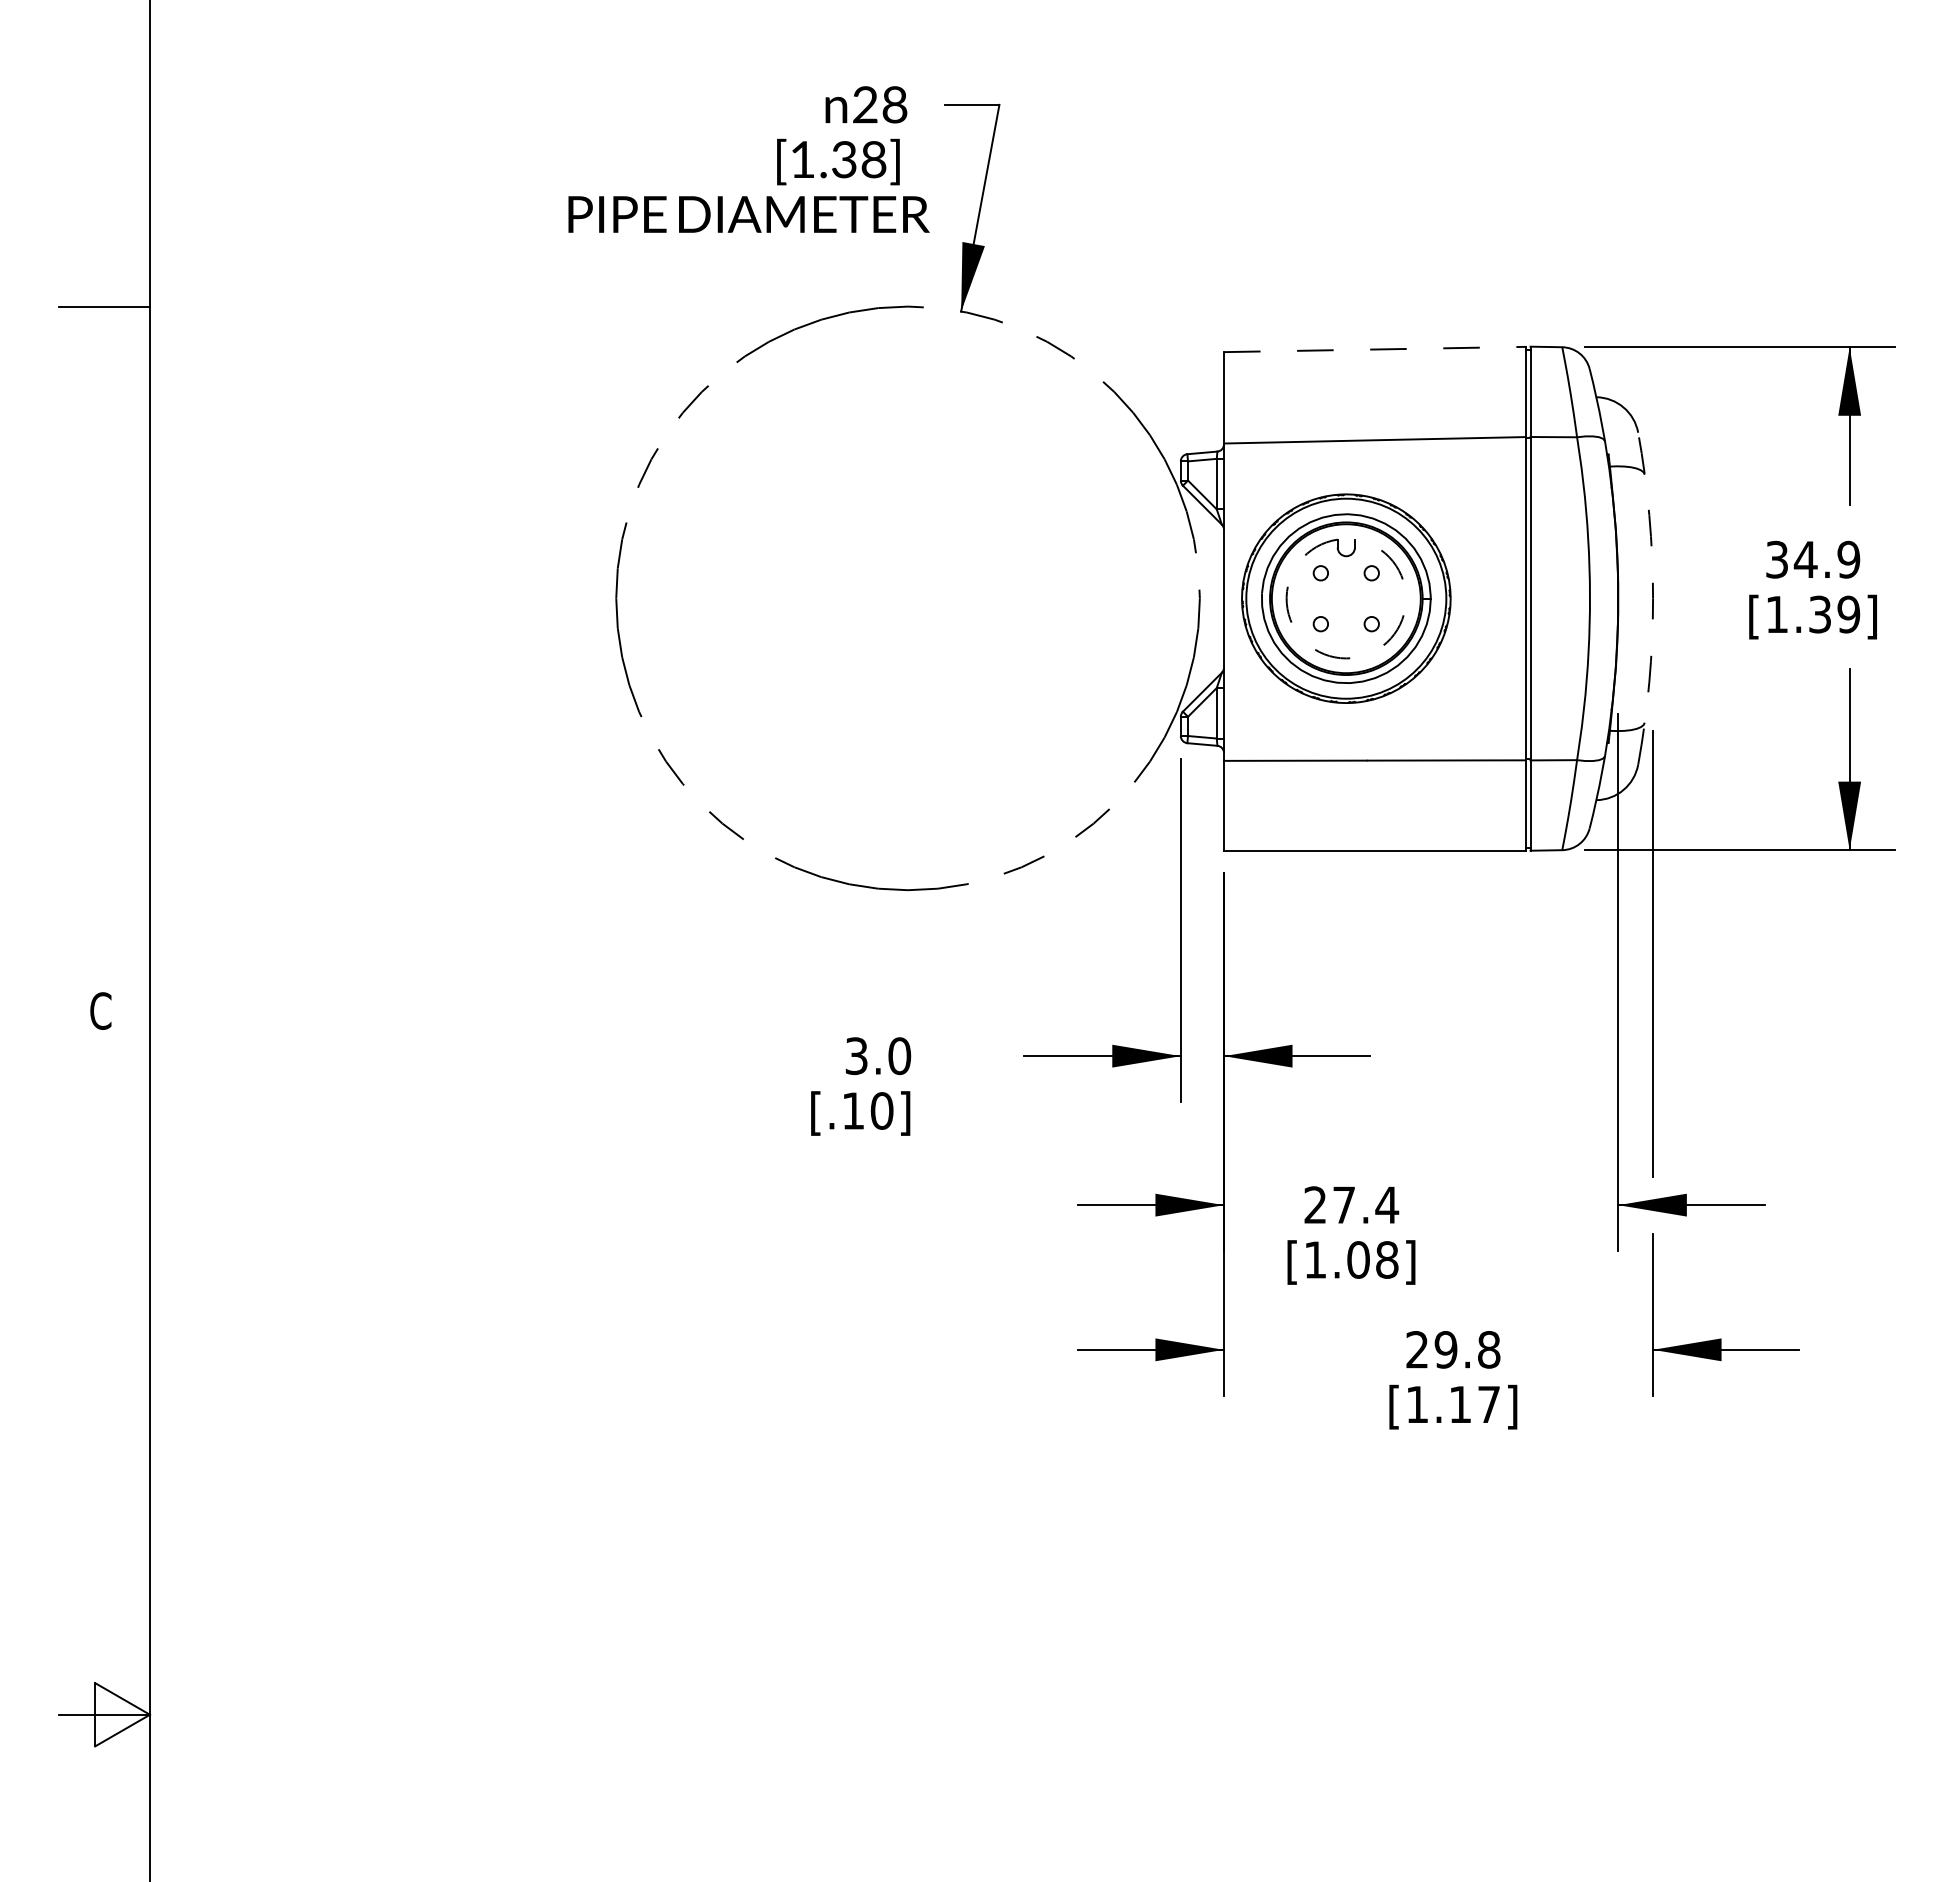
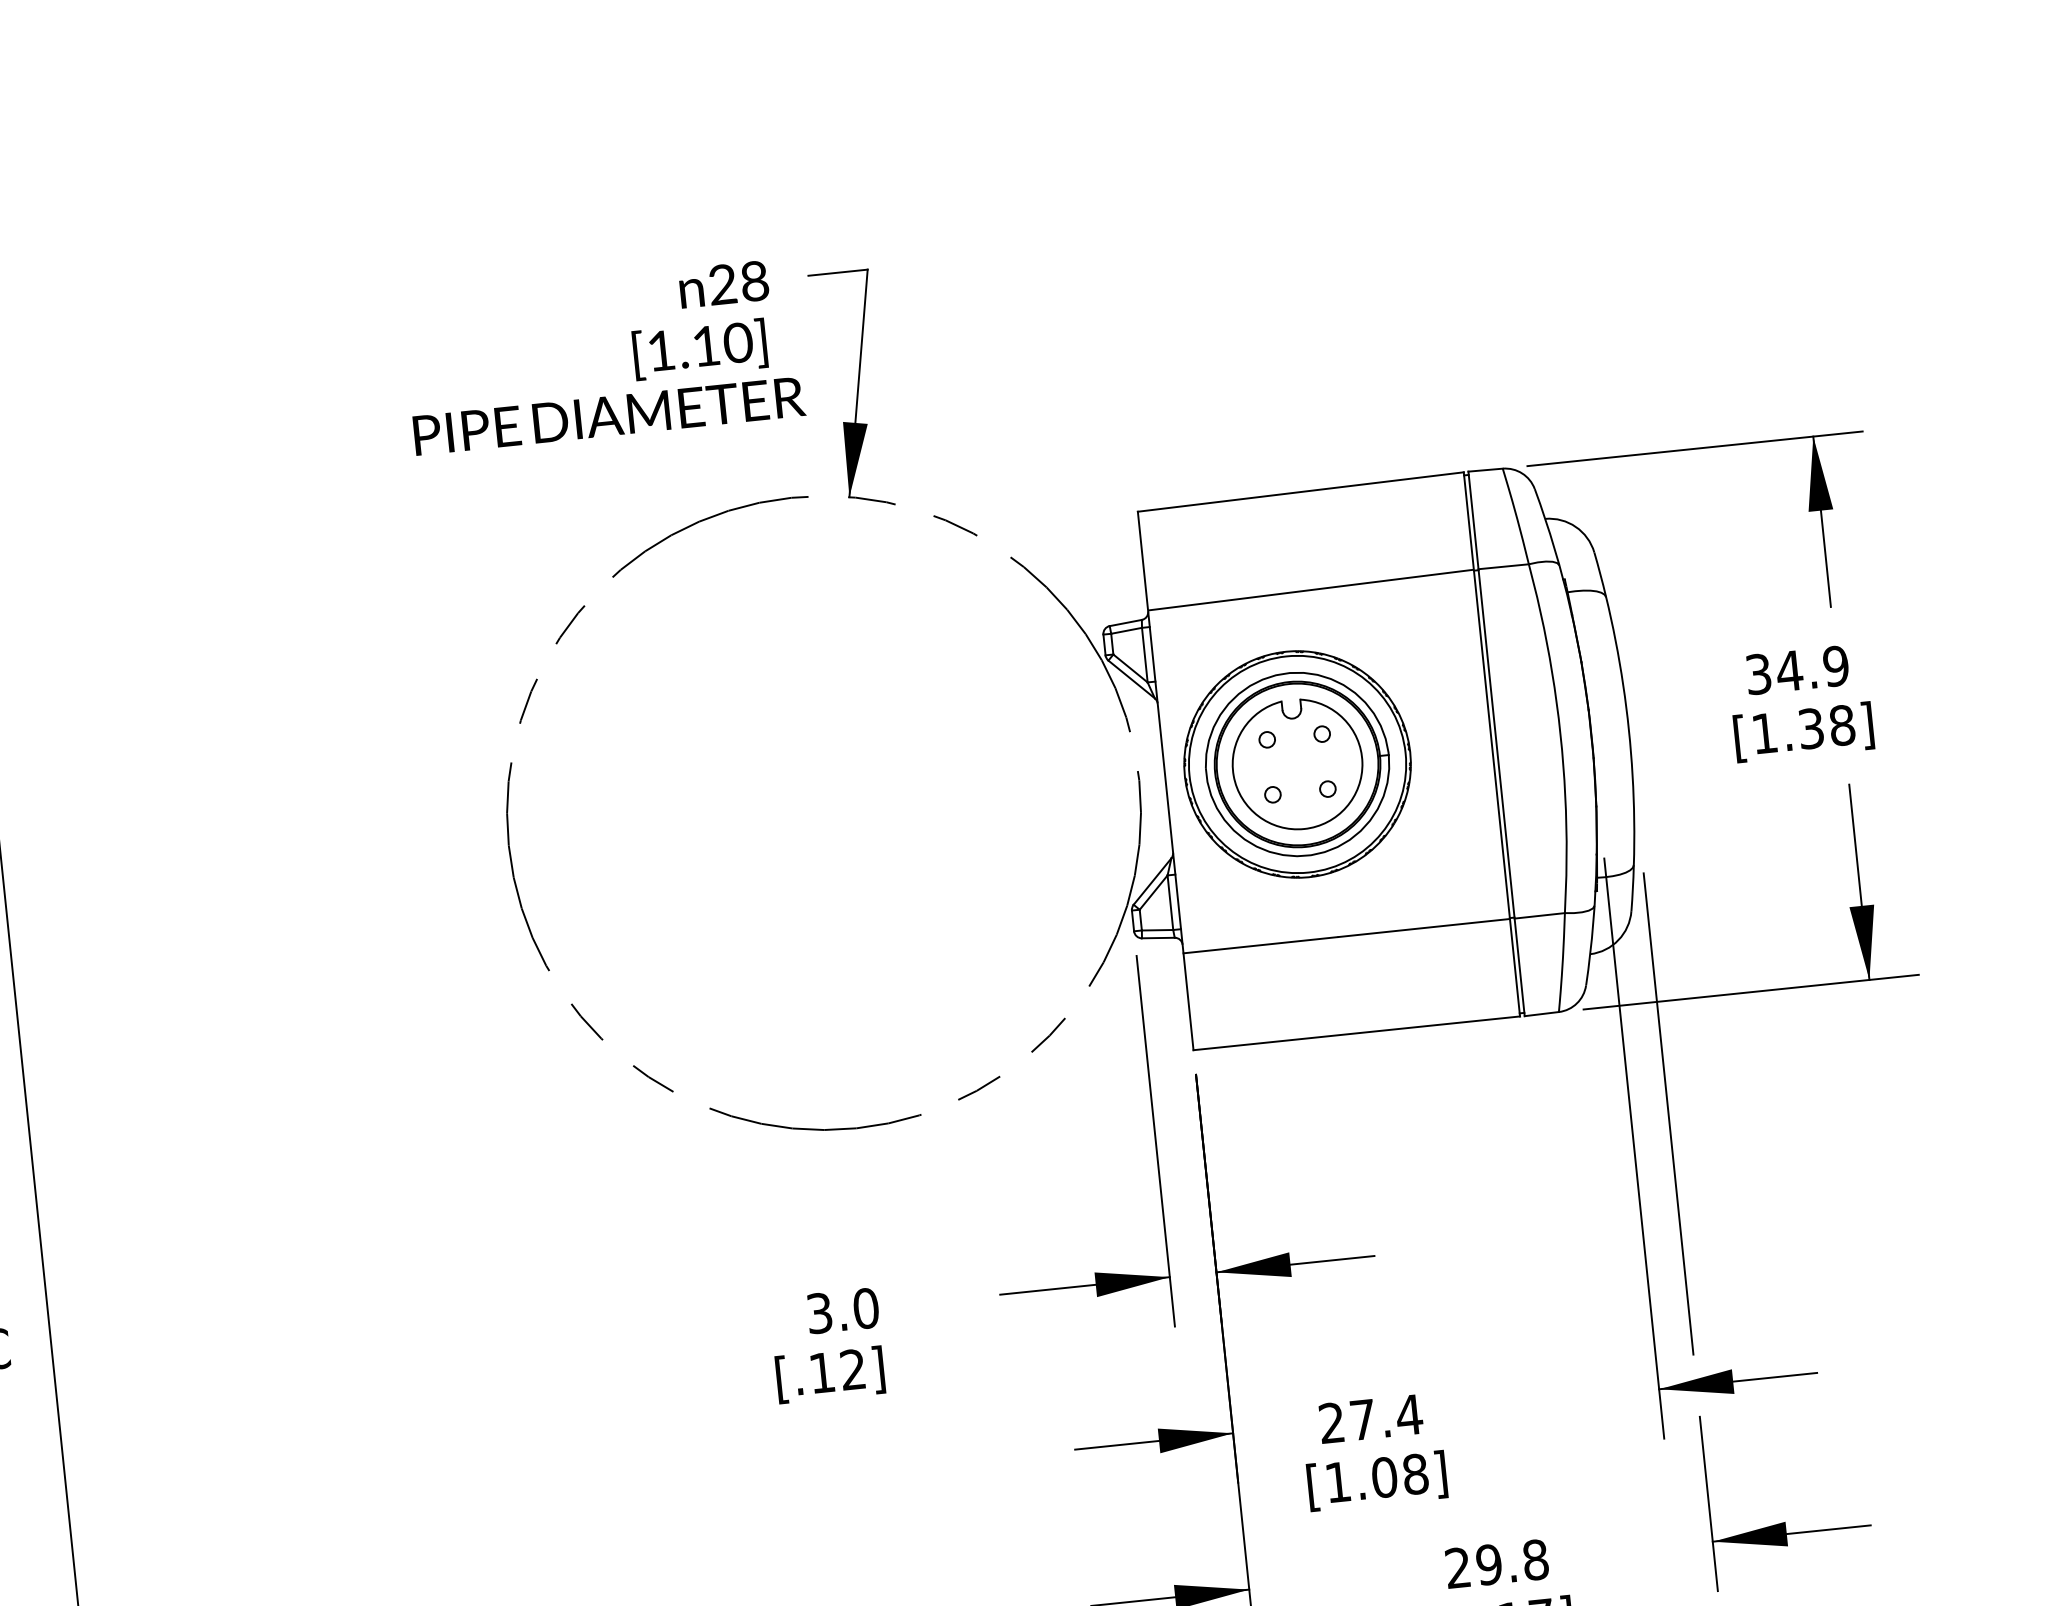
text: (859, 159) -> (722, 344), [1.38] -> [1.10]
line: (1375, 349) -> (1301, 491), dashed -> solid
arc: (1653, 598) -> (1629, 729), dashed -> solid
text: (1848, 614) -> (1841, 725), [1.39] -> [1.38]
arc: (1346, 658) -> (1304, 829), dashed -> solid
text: (881, 1110) -> (852, 1369), [.10] -> [.12]

